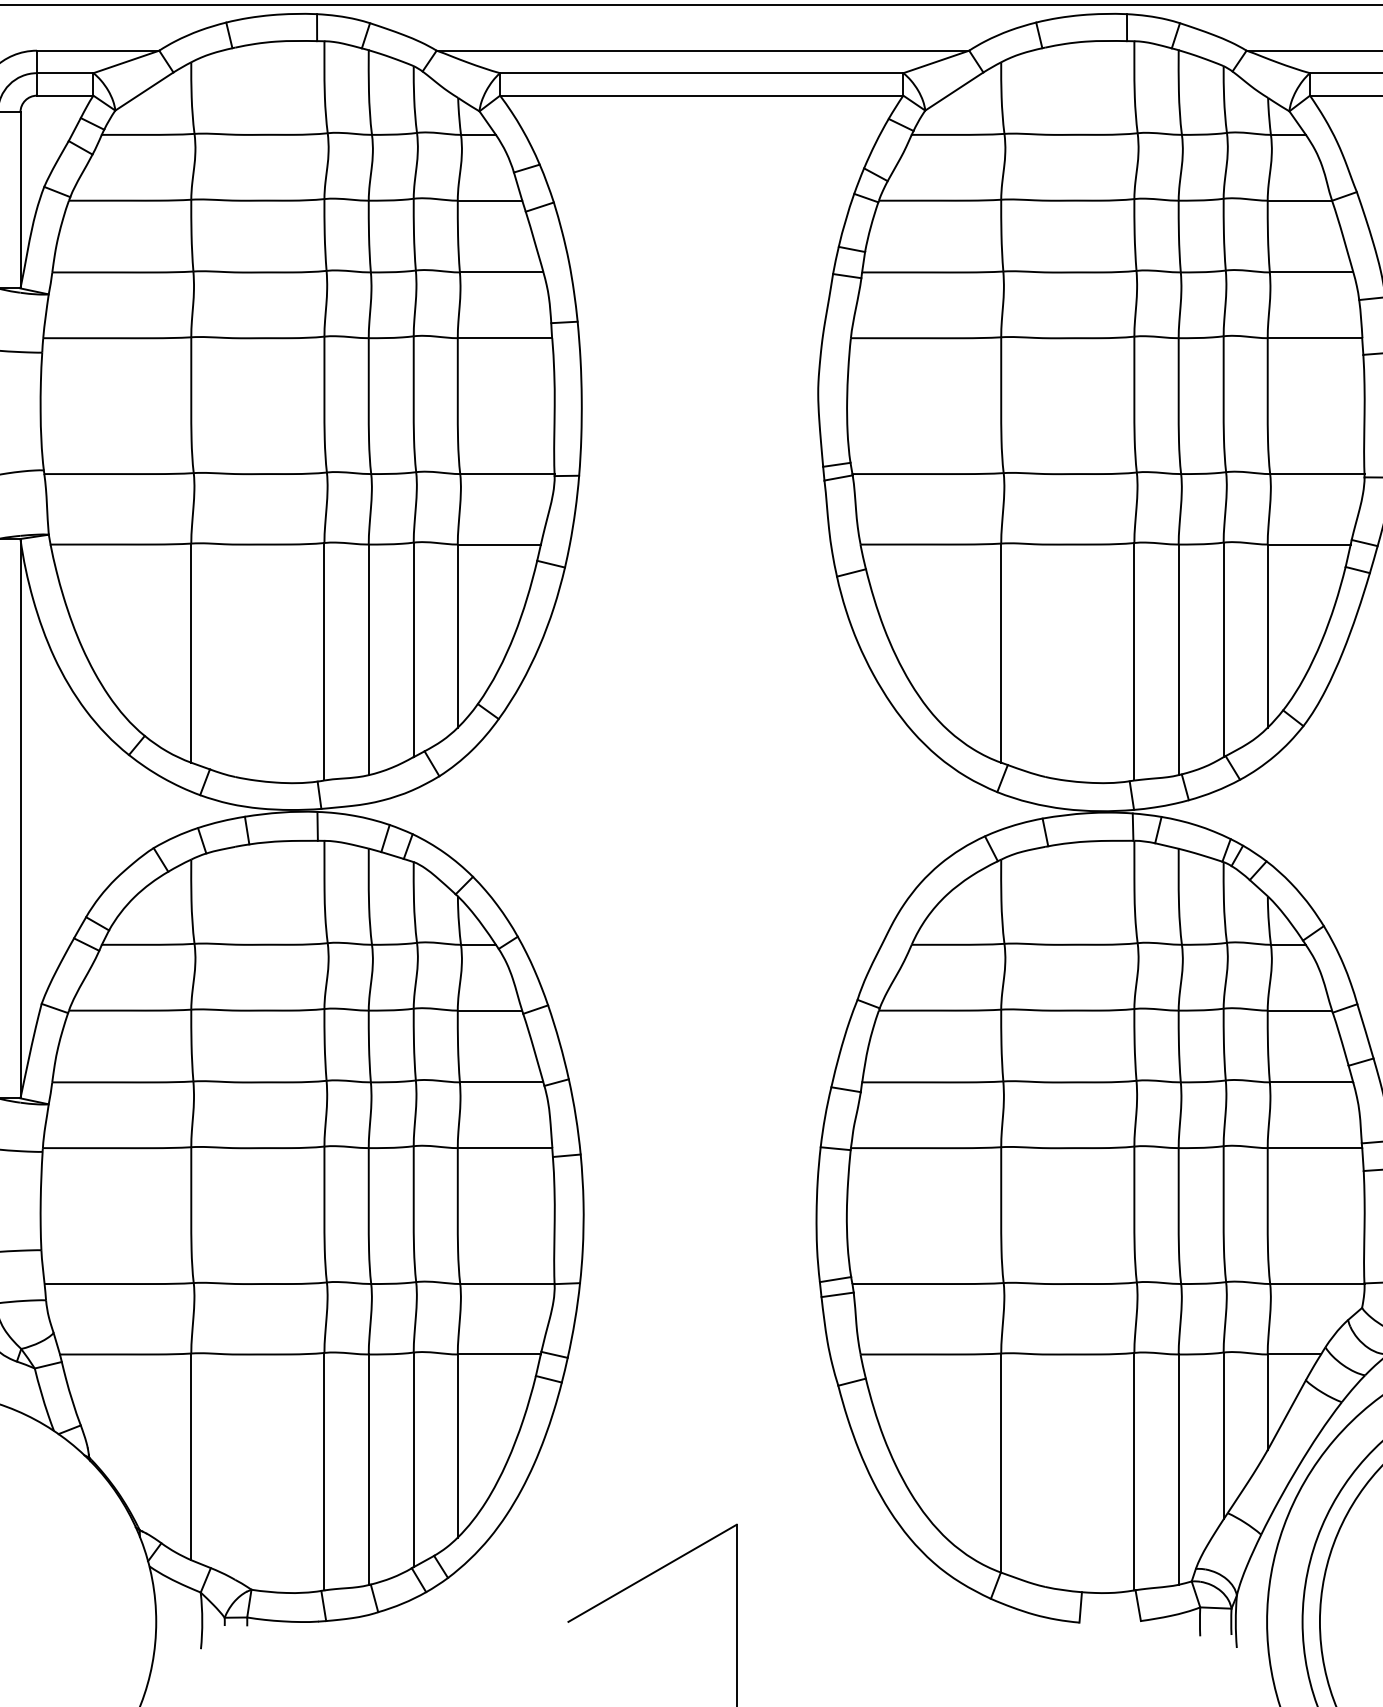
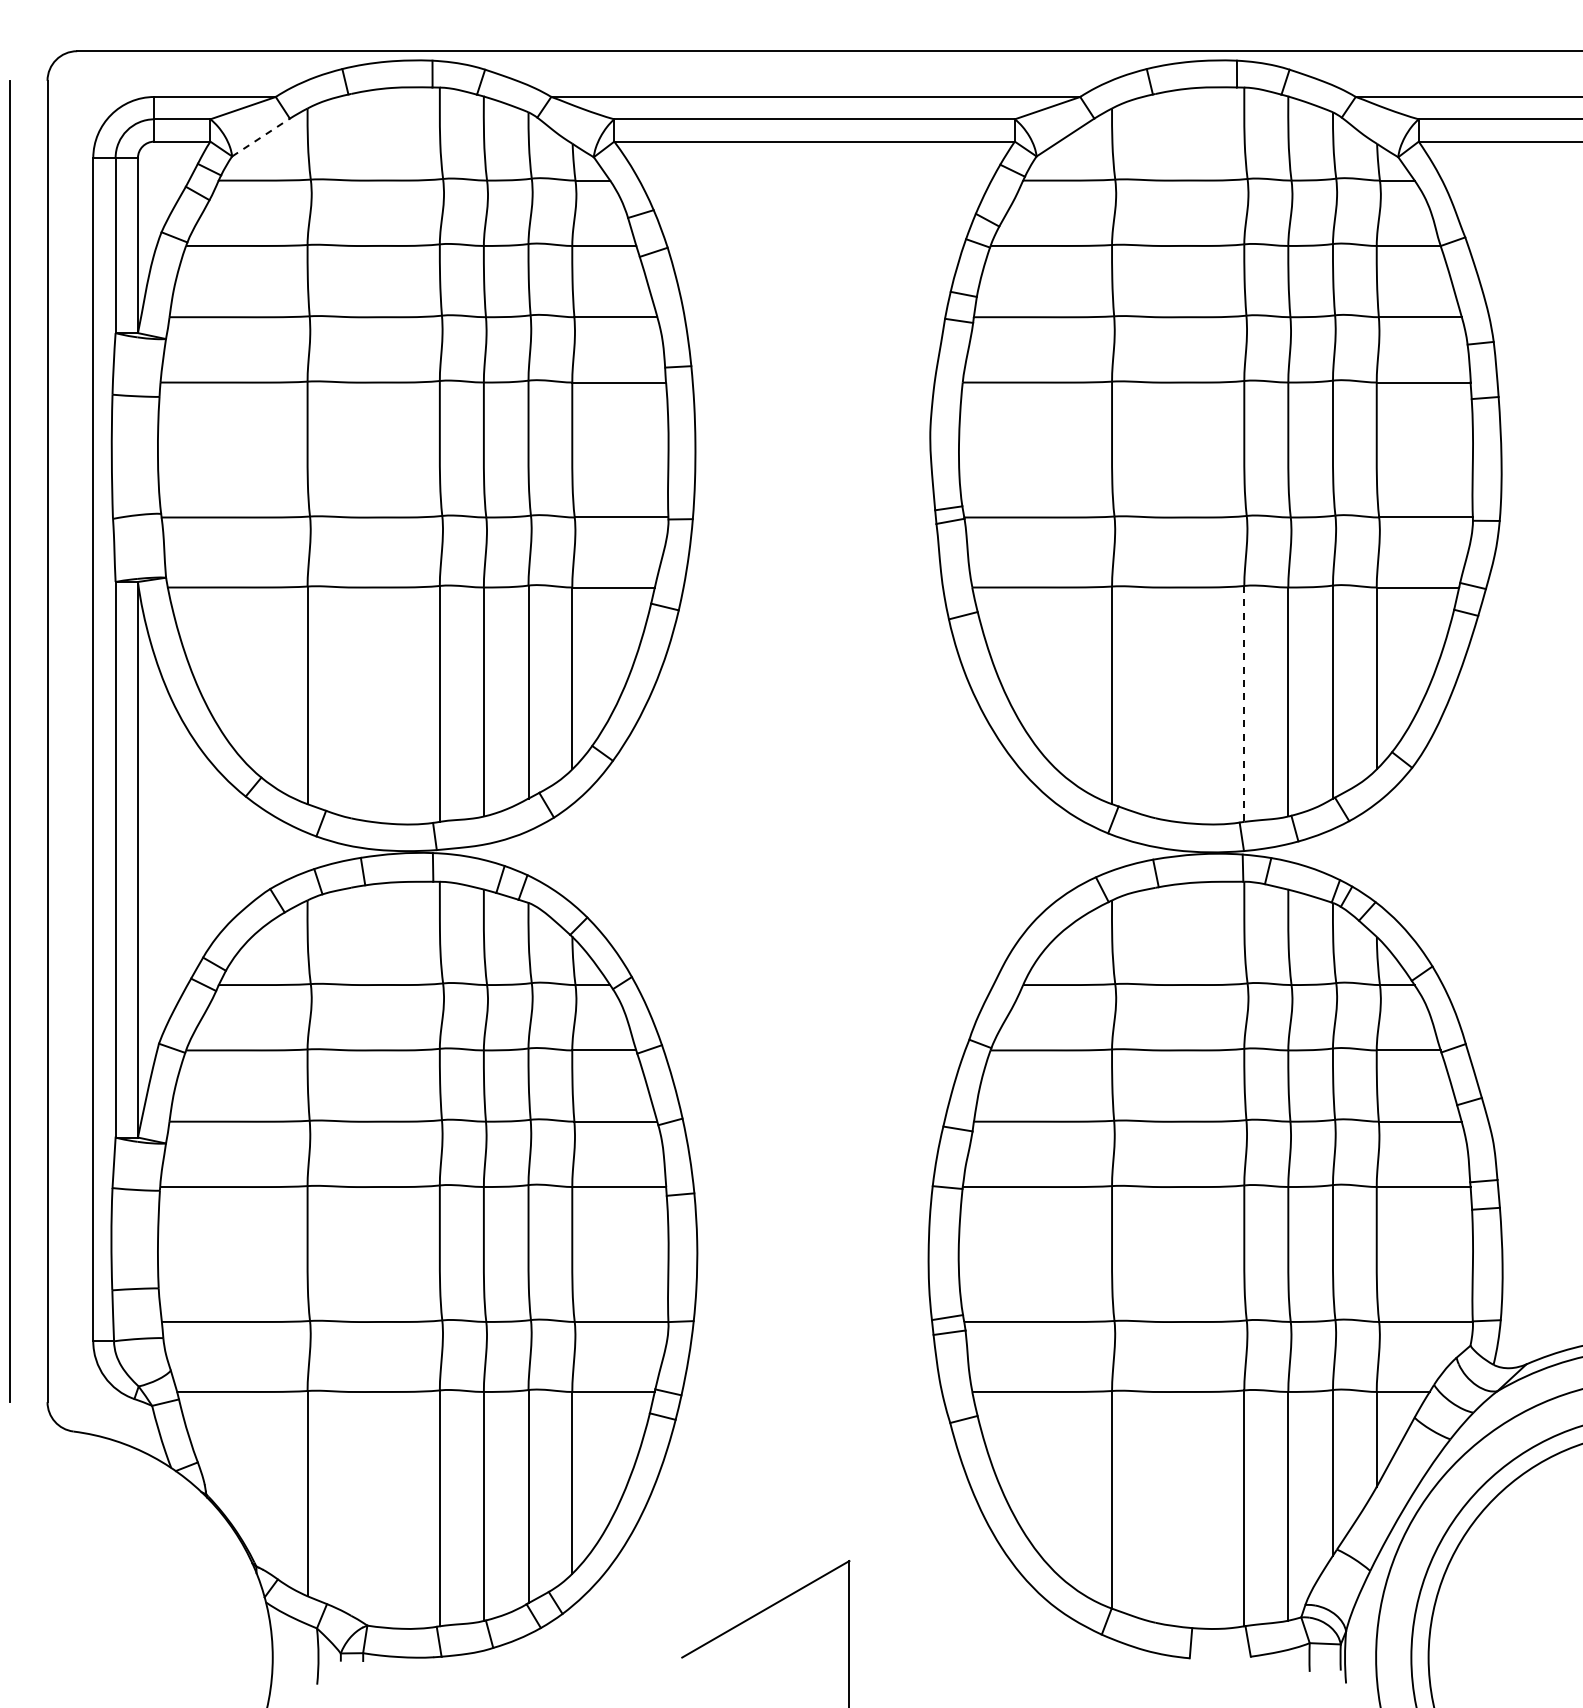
line: (144, 91) -> (261, 137), solid -> dashed
line: (1134, 661) -> (1244, 703), solid -> dashed

